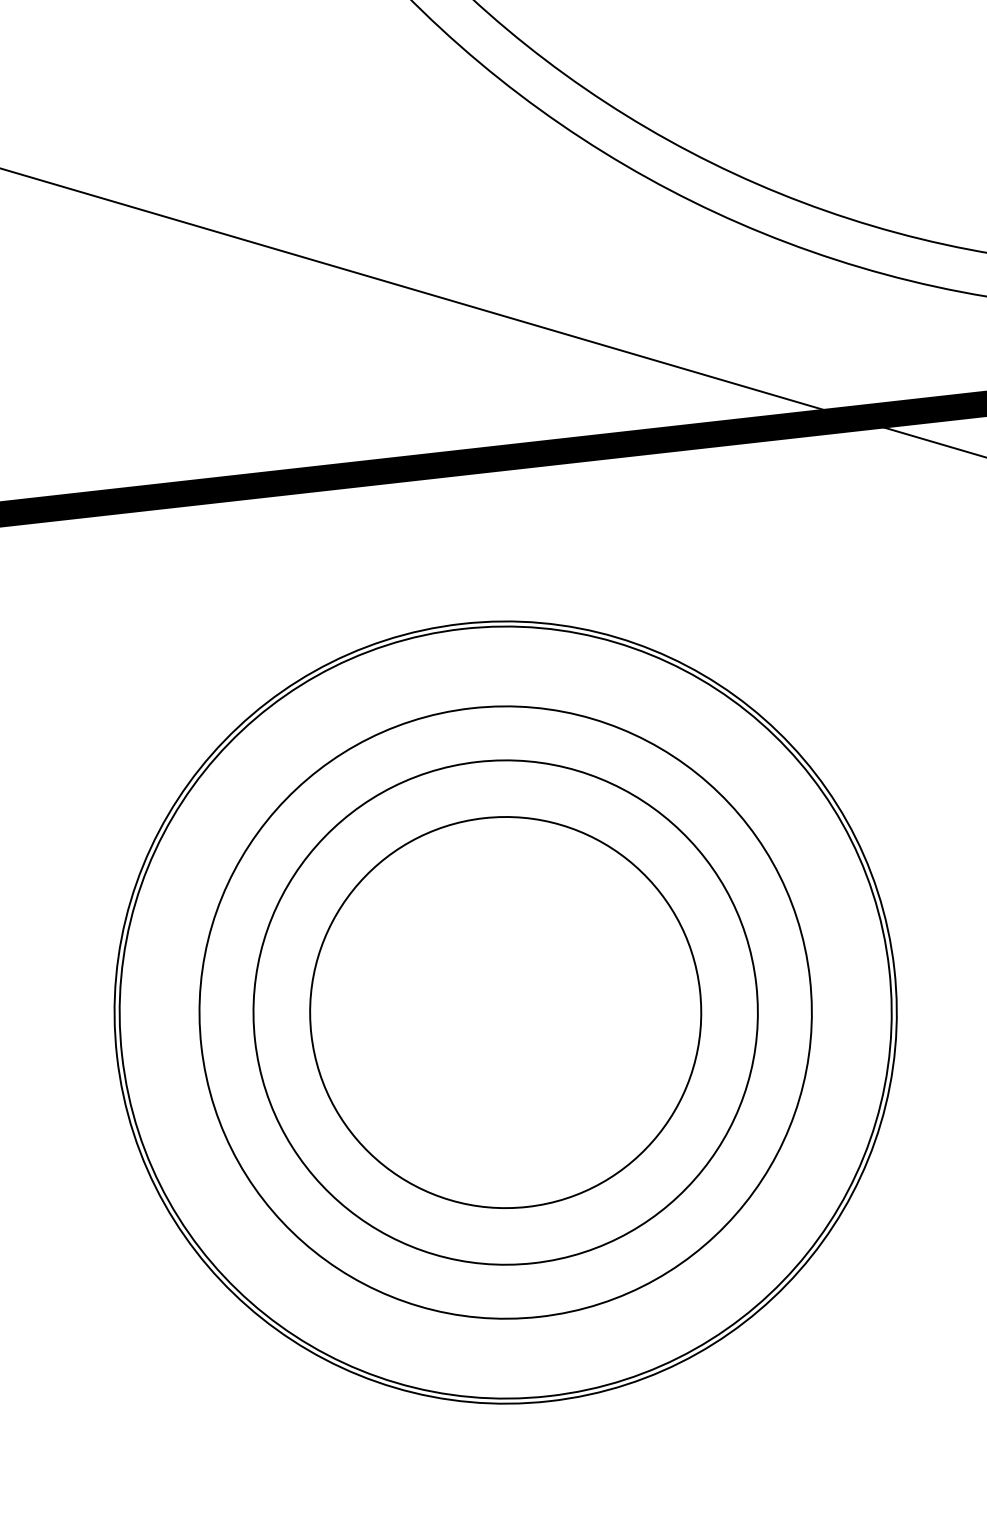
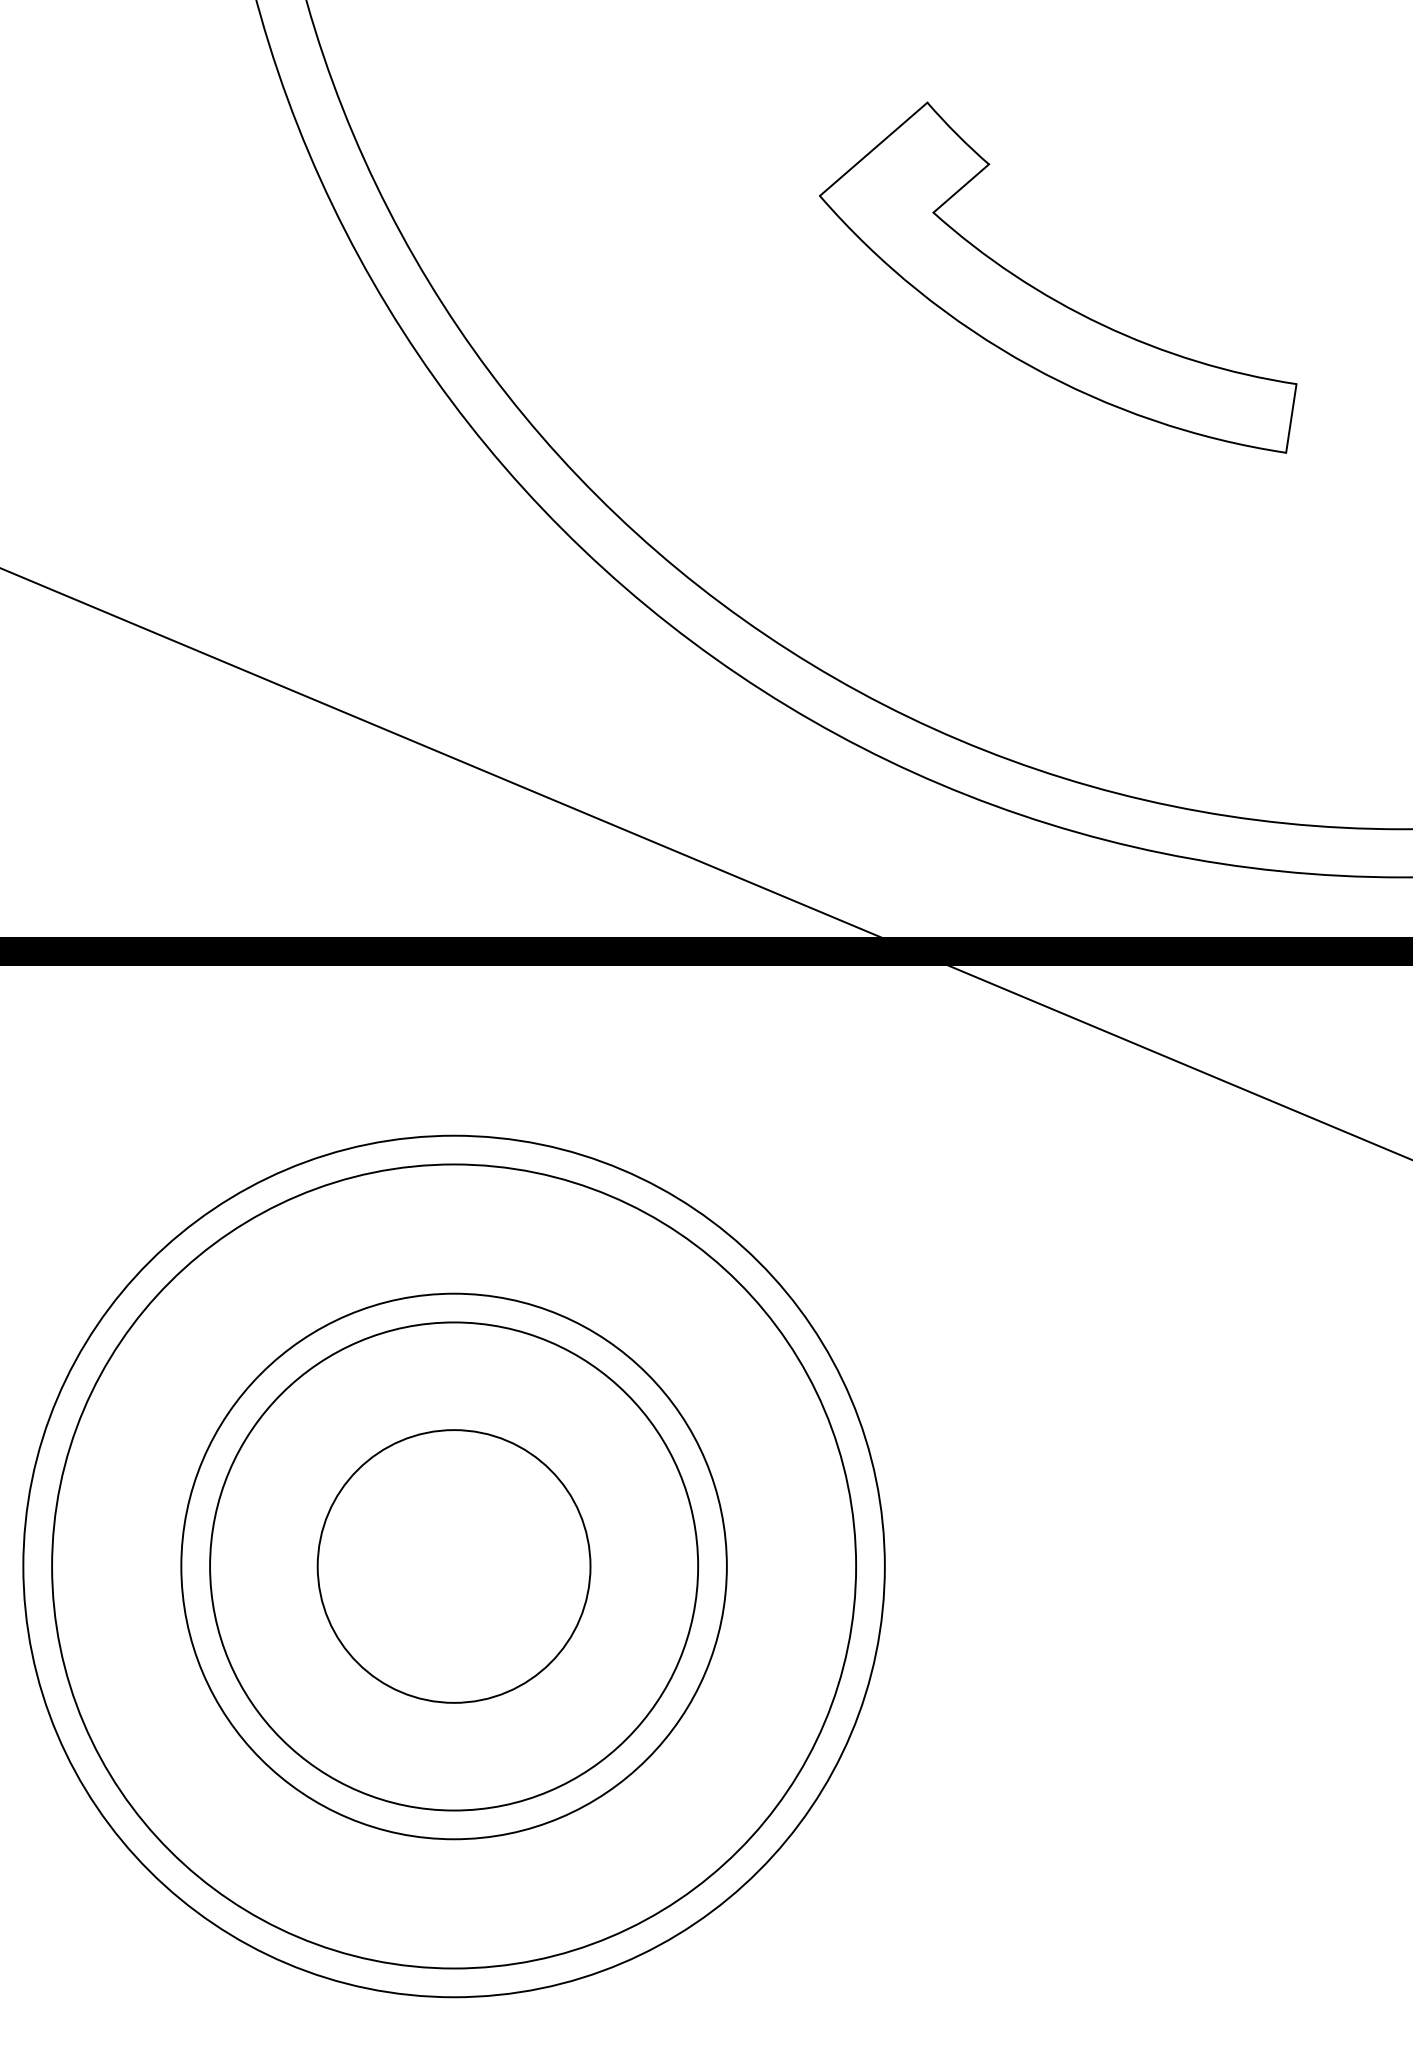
circle: (505, 1012) -> (453, 1566), size x0.62
circle: (505, 1012) -> (453, 1566), size x0.62
circle: (506, 1012) -> (454, 1566), size x0.71
circle: (506, 1012) -> (454, 1566), size x1.43

